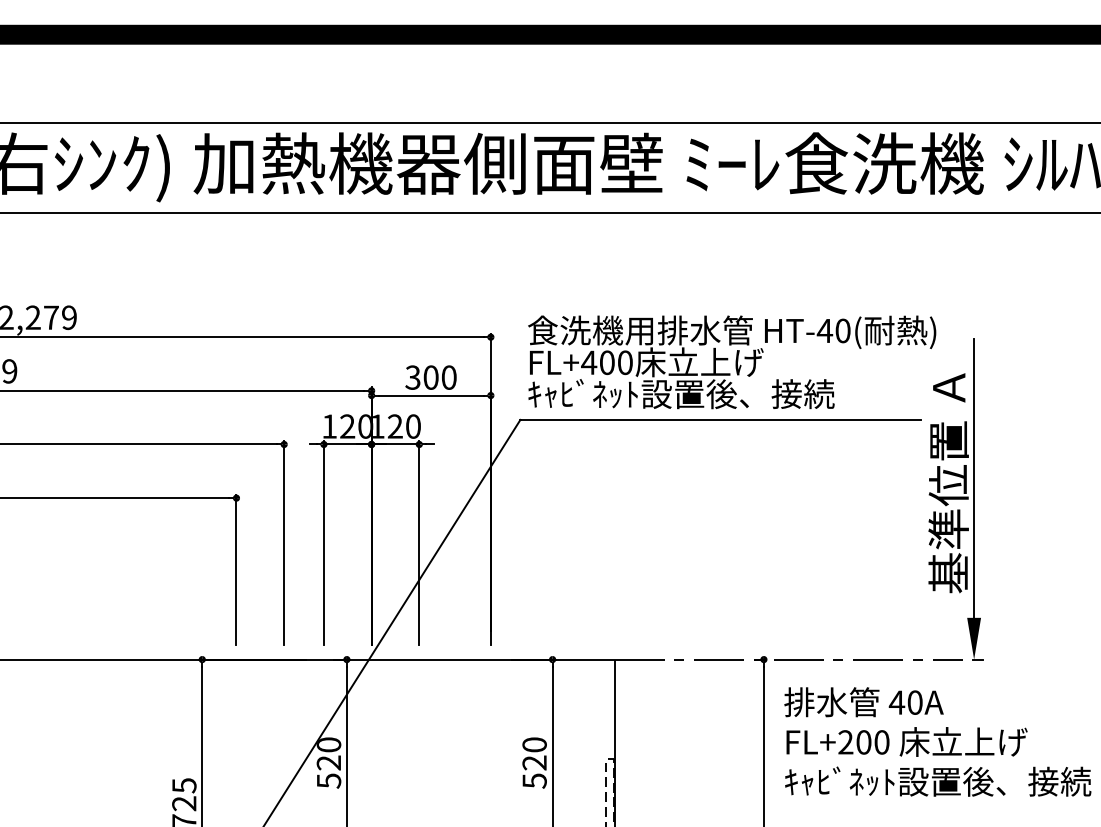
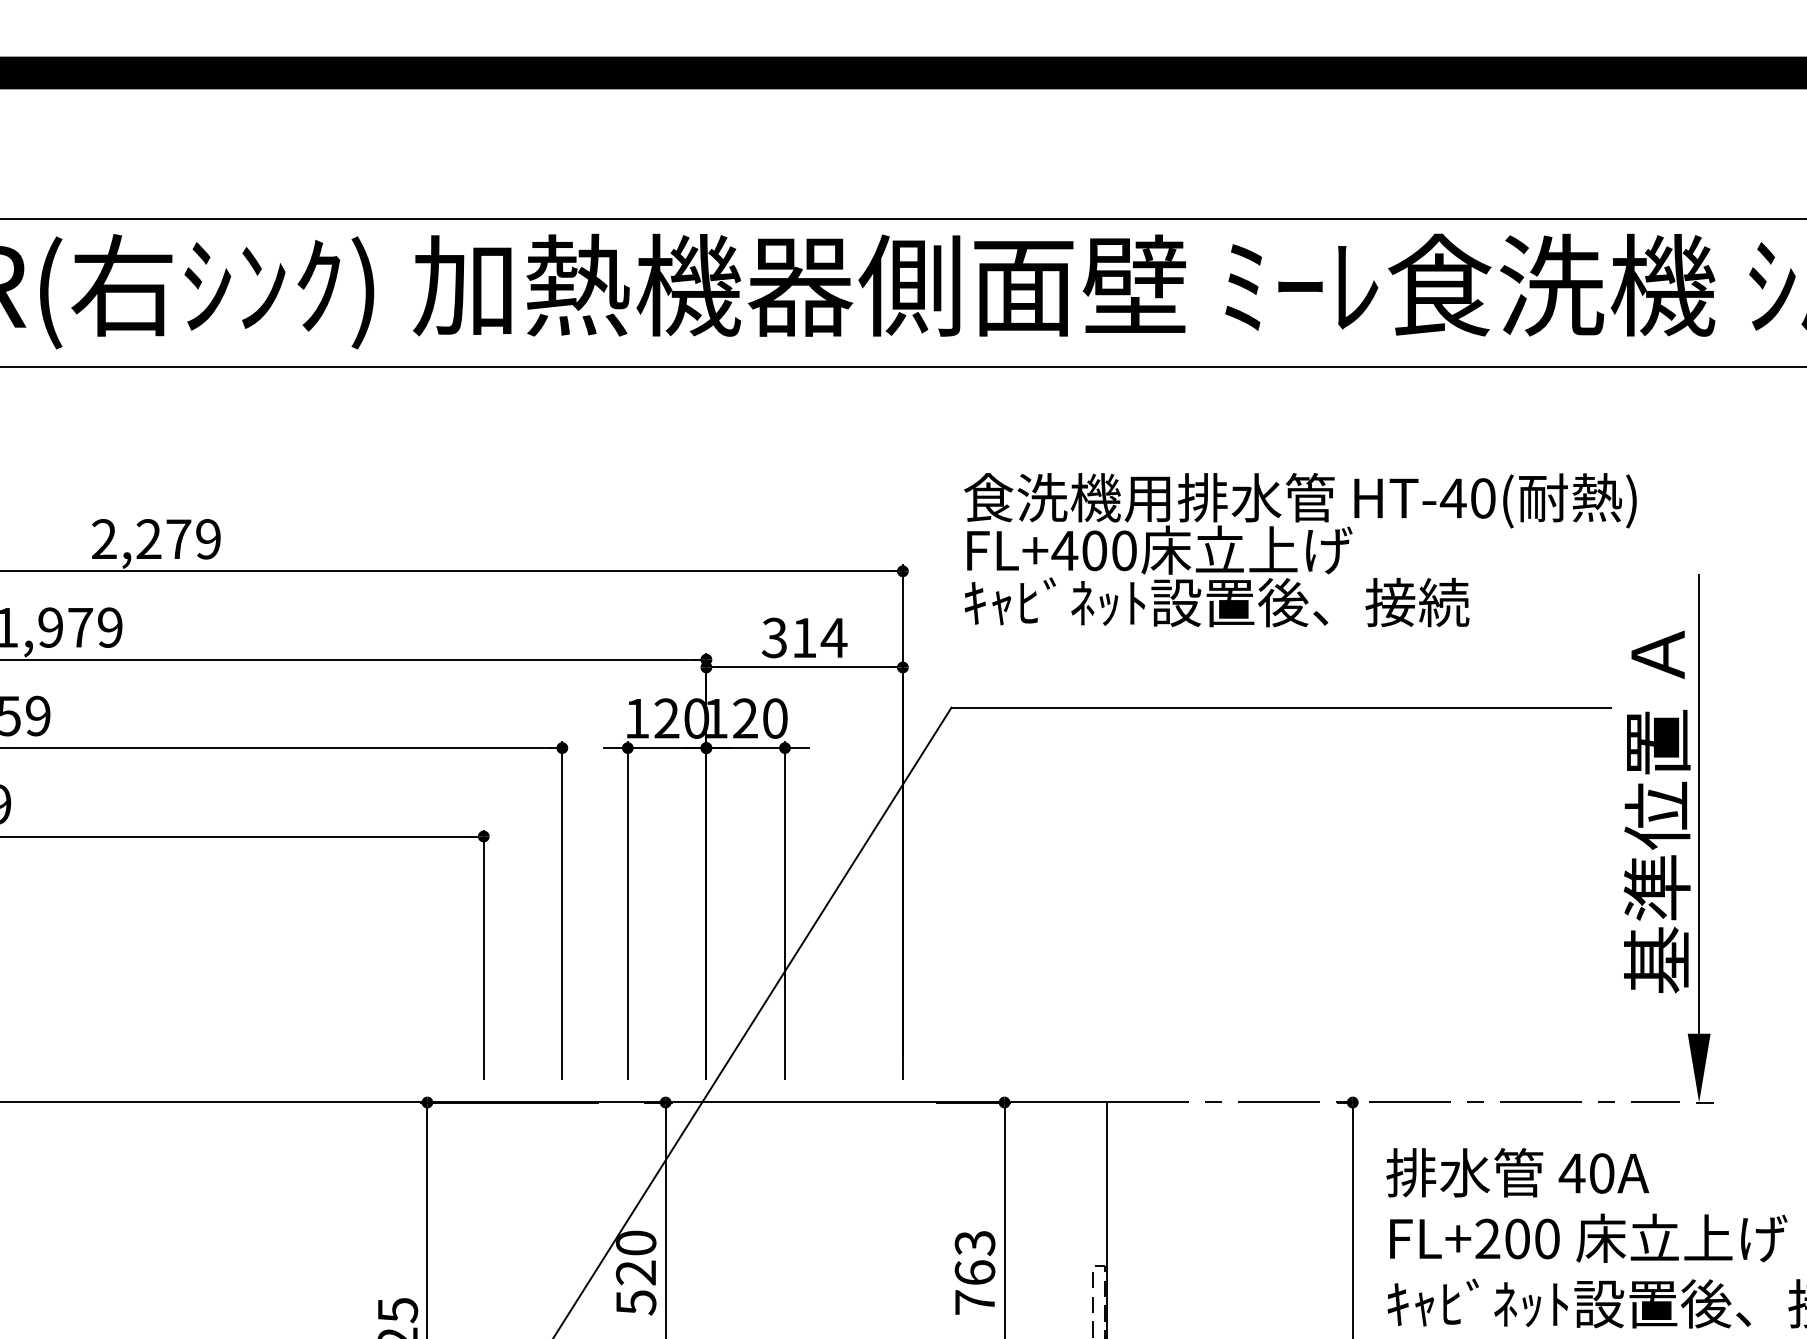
text: (732, 362) -> (1301, 550), moved
text: (440, 377) -> (819, 637), 300 -> 314
text: (534, 762) -> (974, 1272), 520 -> 763

